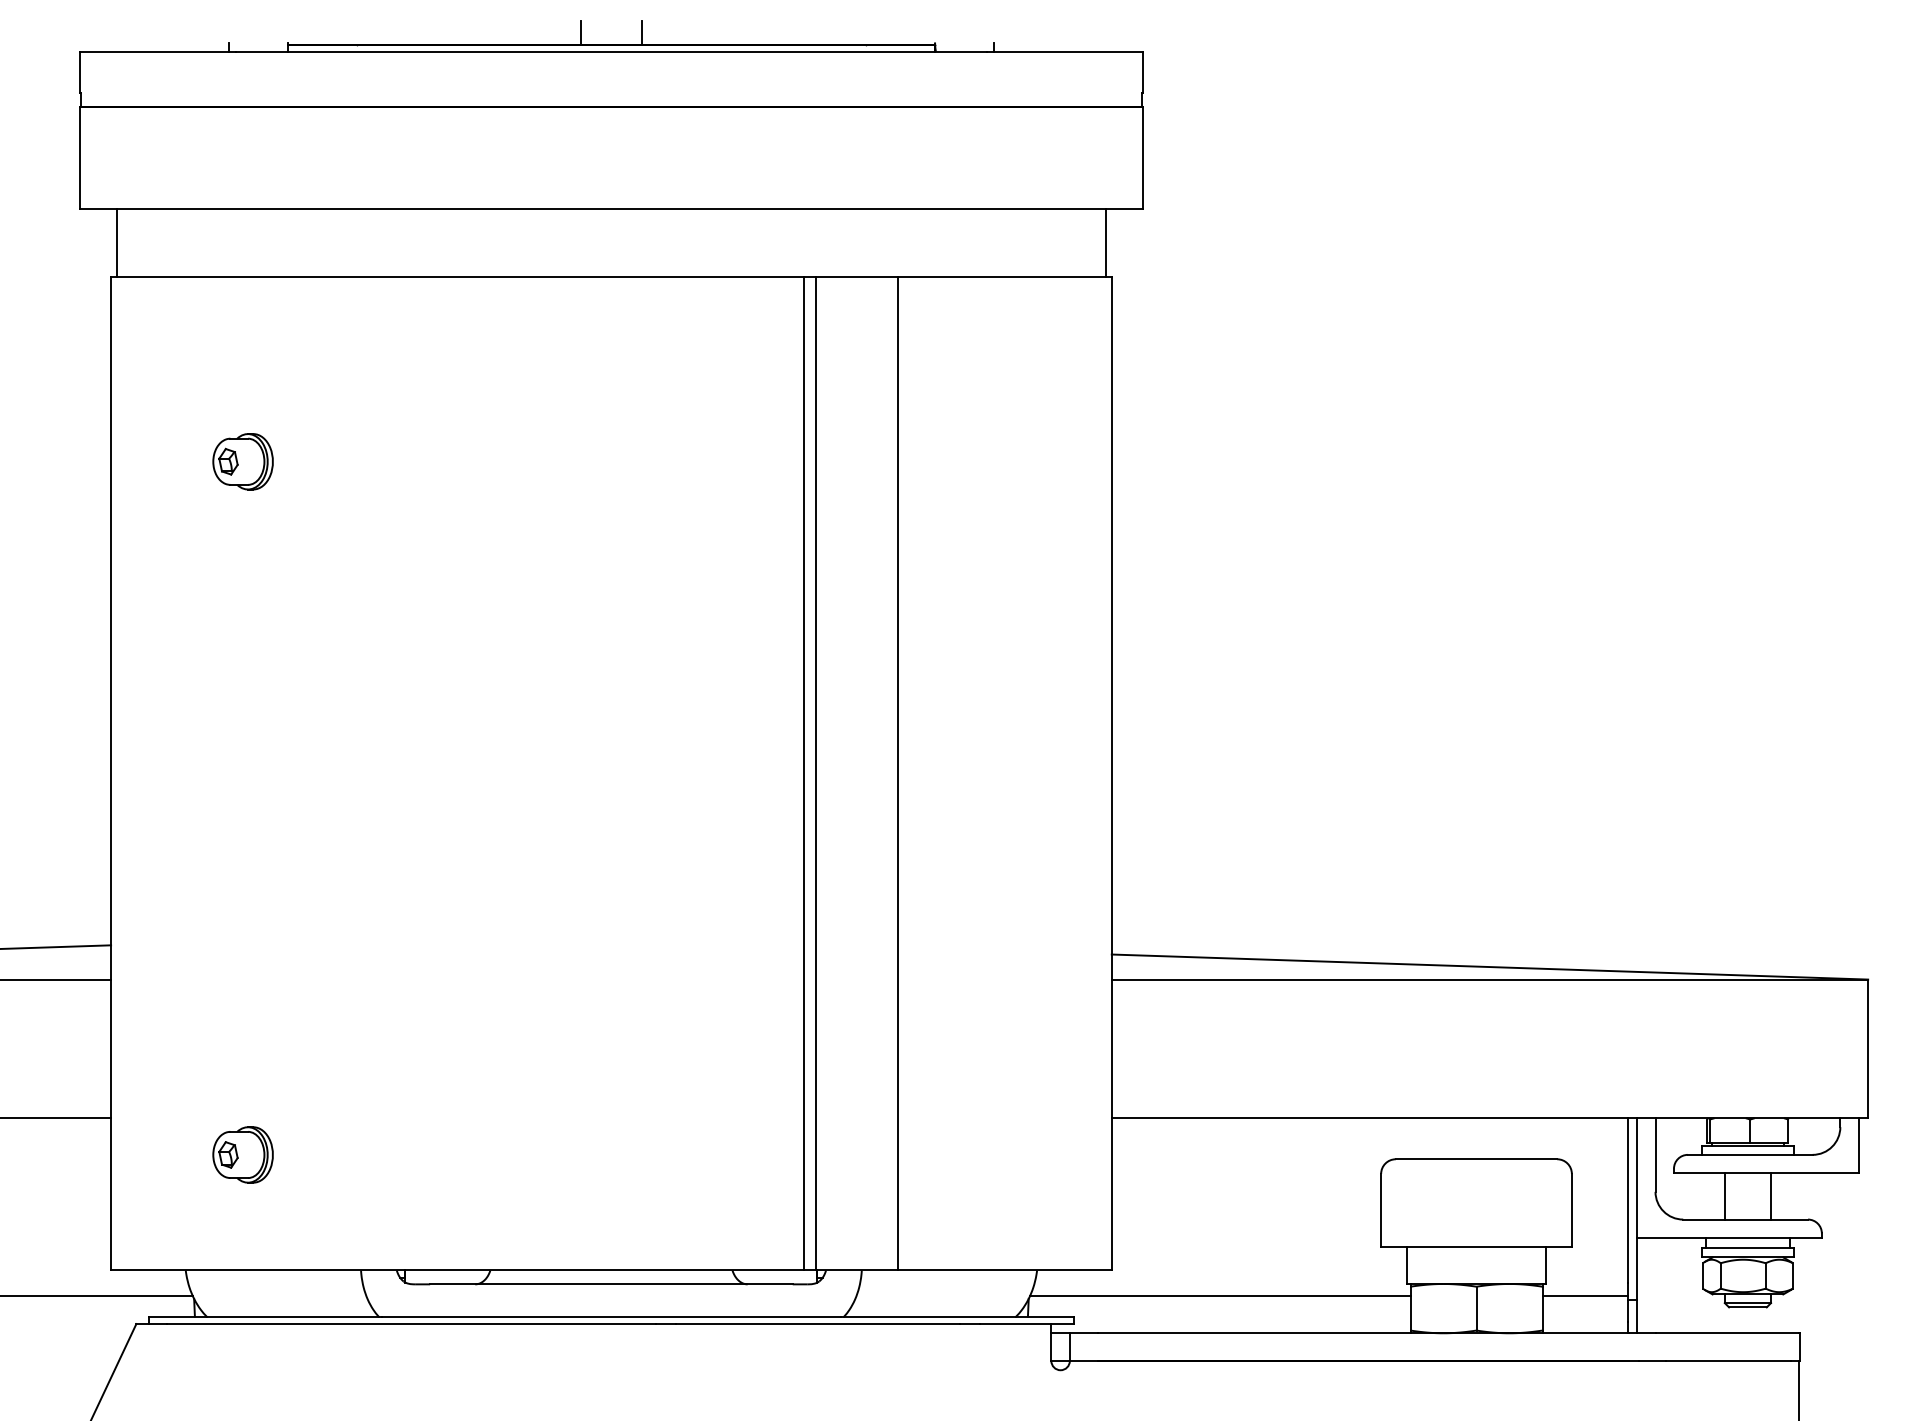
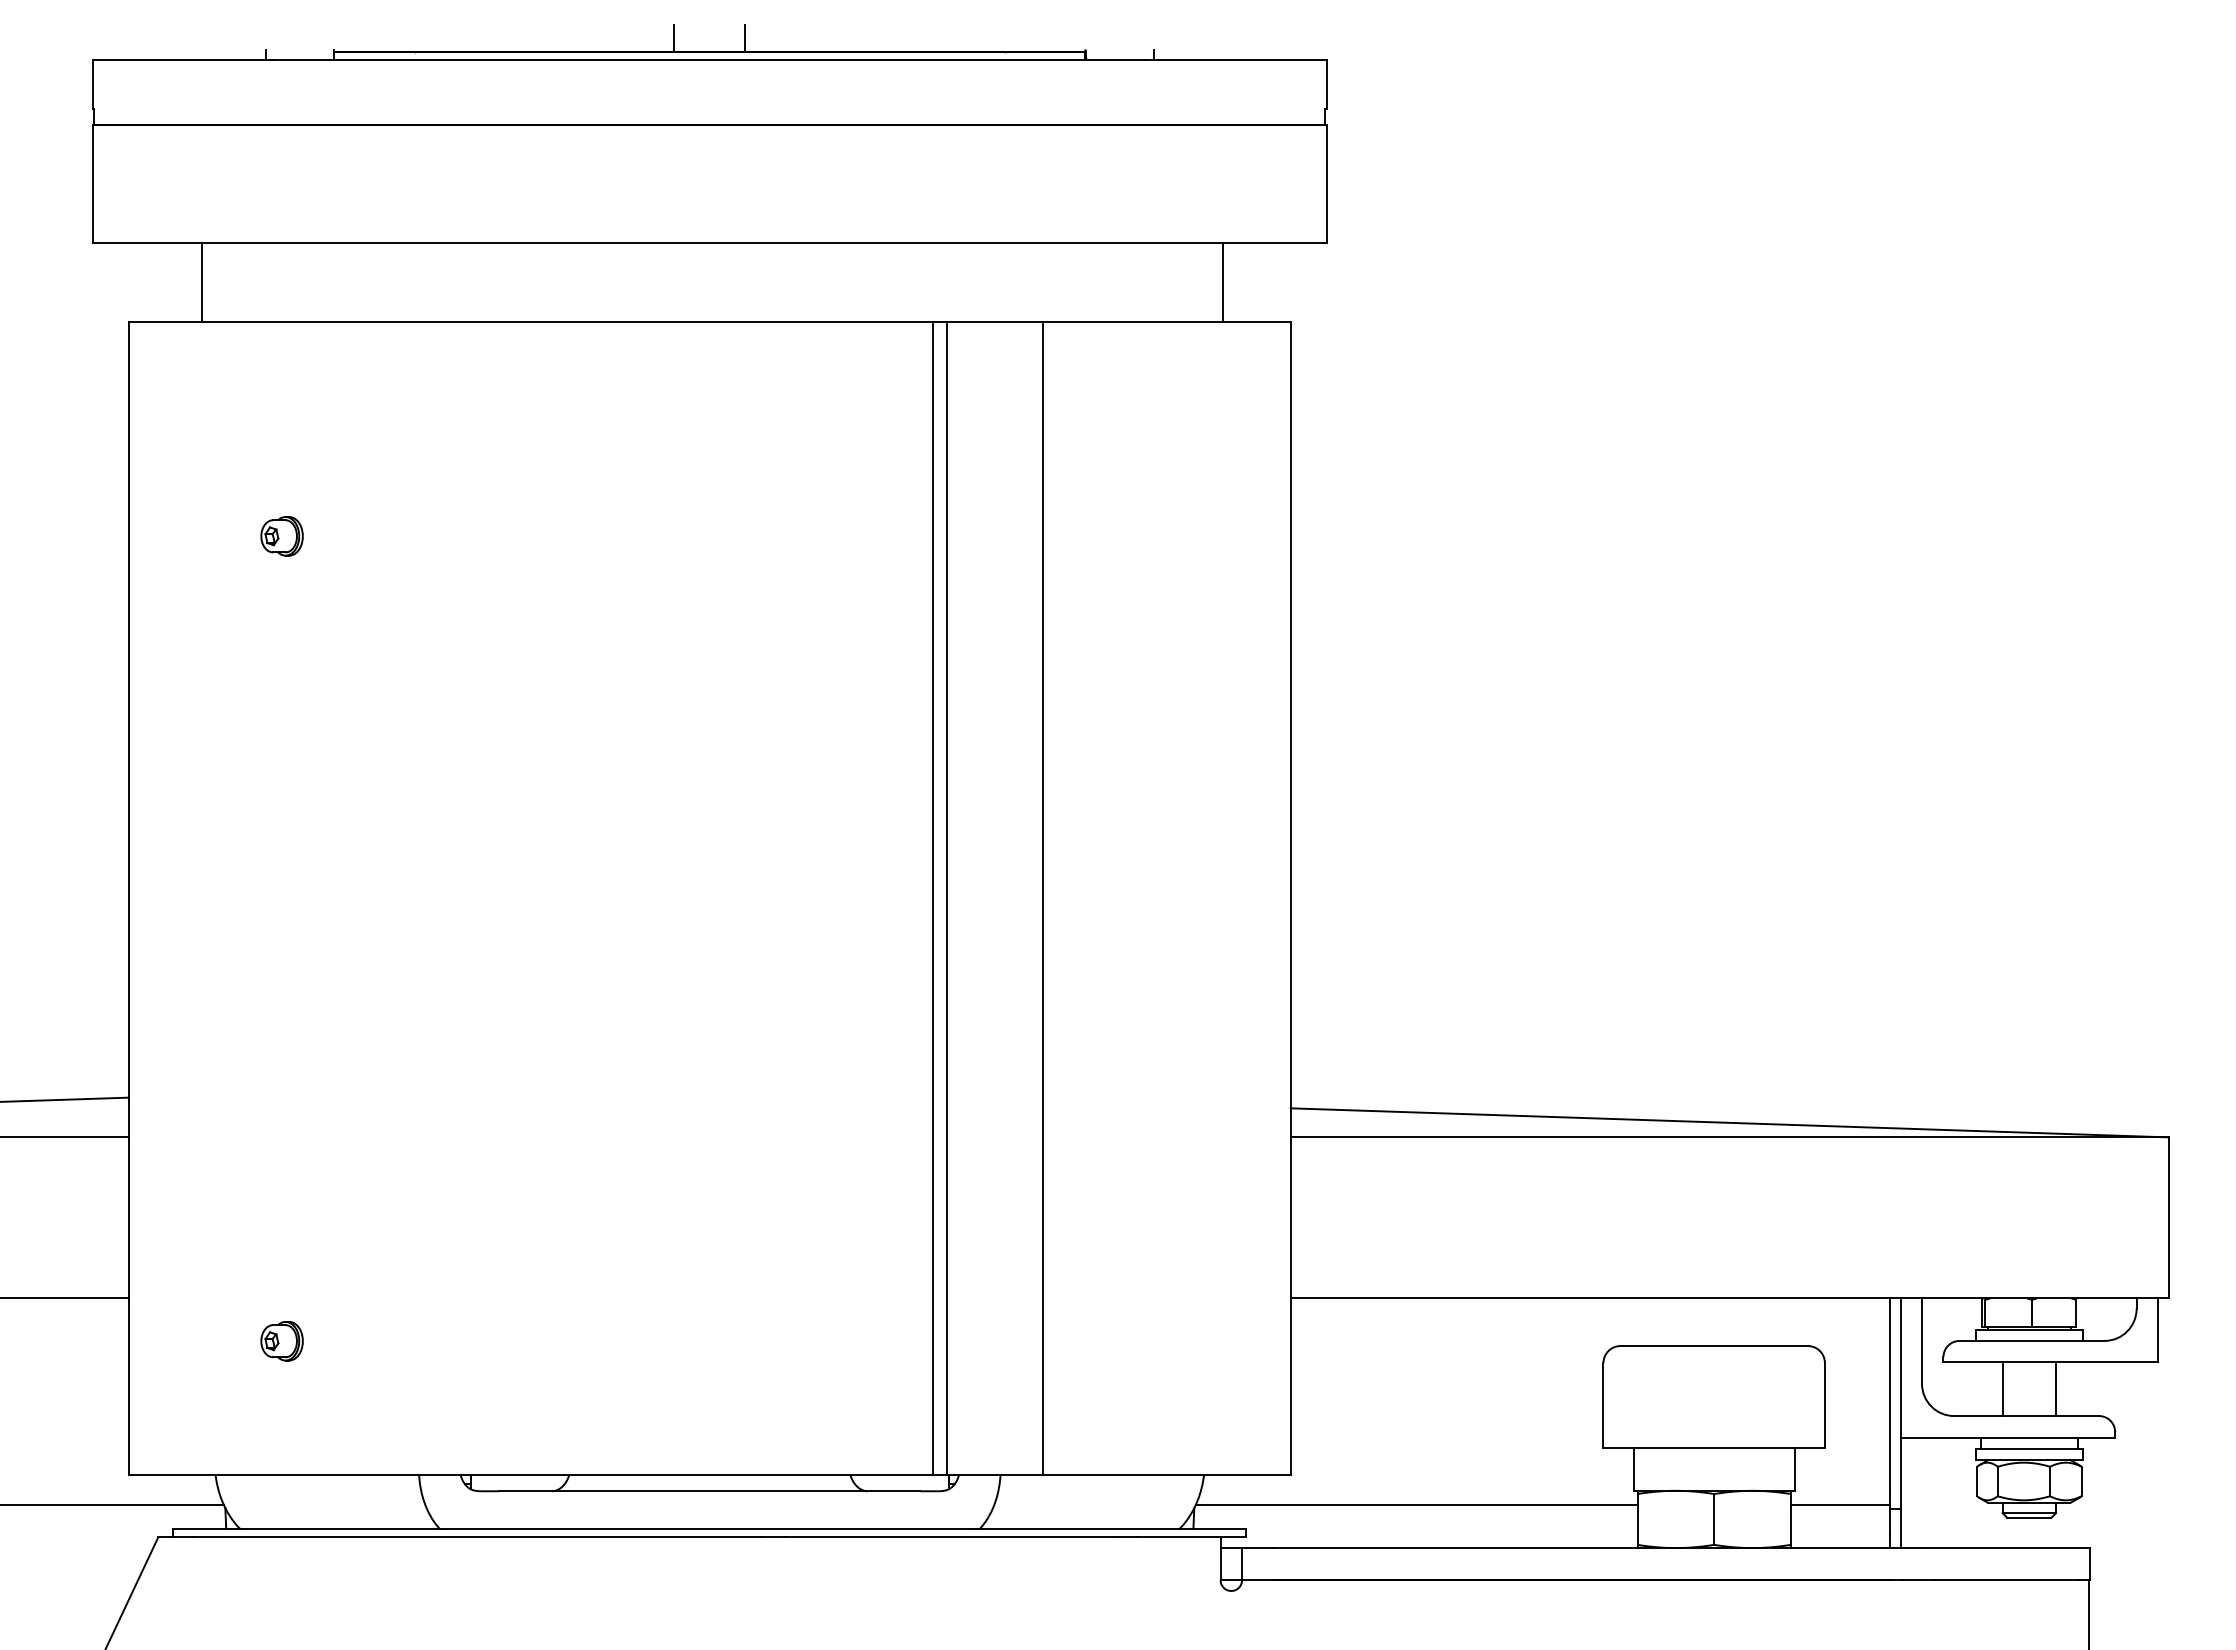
line: (116, 242) -> (201, 281), moved
line: (1105, 242) -> (1222, 281), moved
part: (242, 462) -> (281, 536), size x0.6
part: (242, 1155) -> (281, 1341), size x0.6

